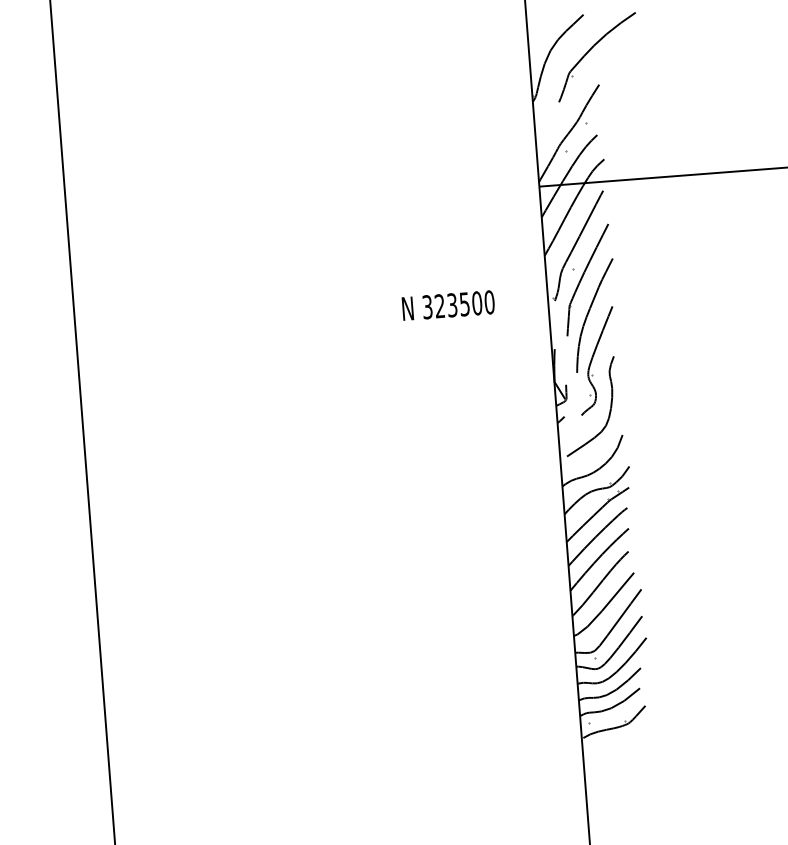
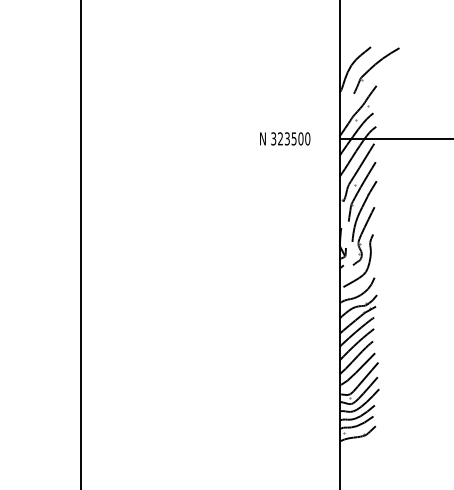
text: (448, 304) -> (285, 138), moved

